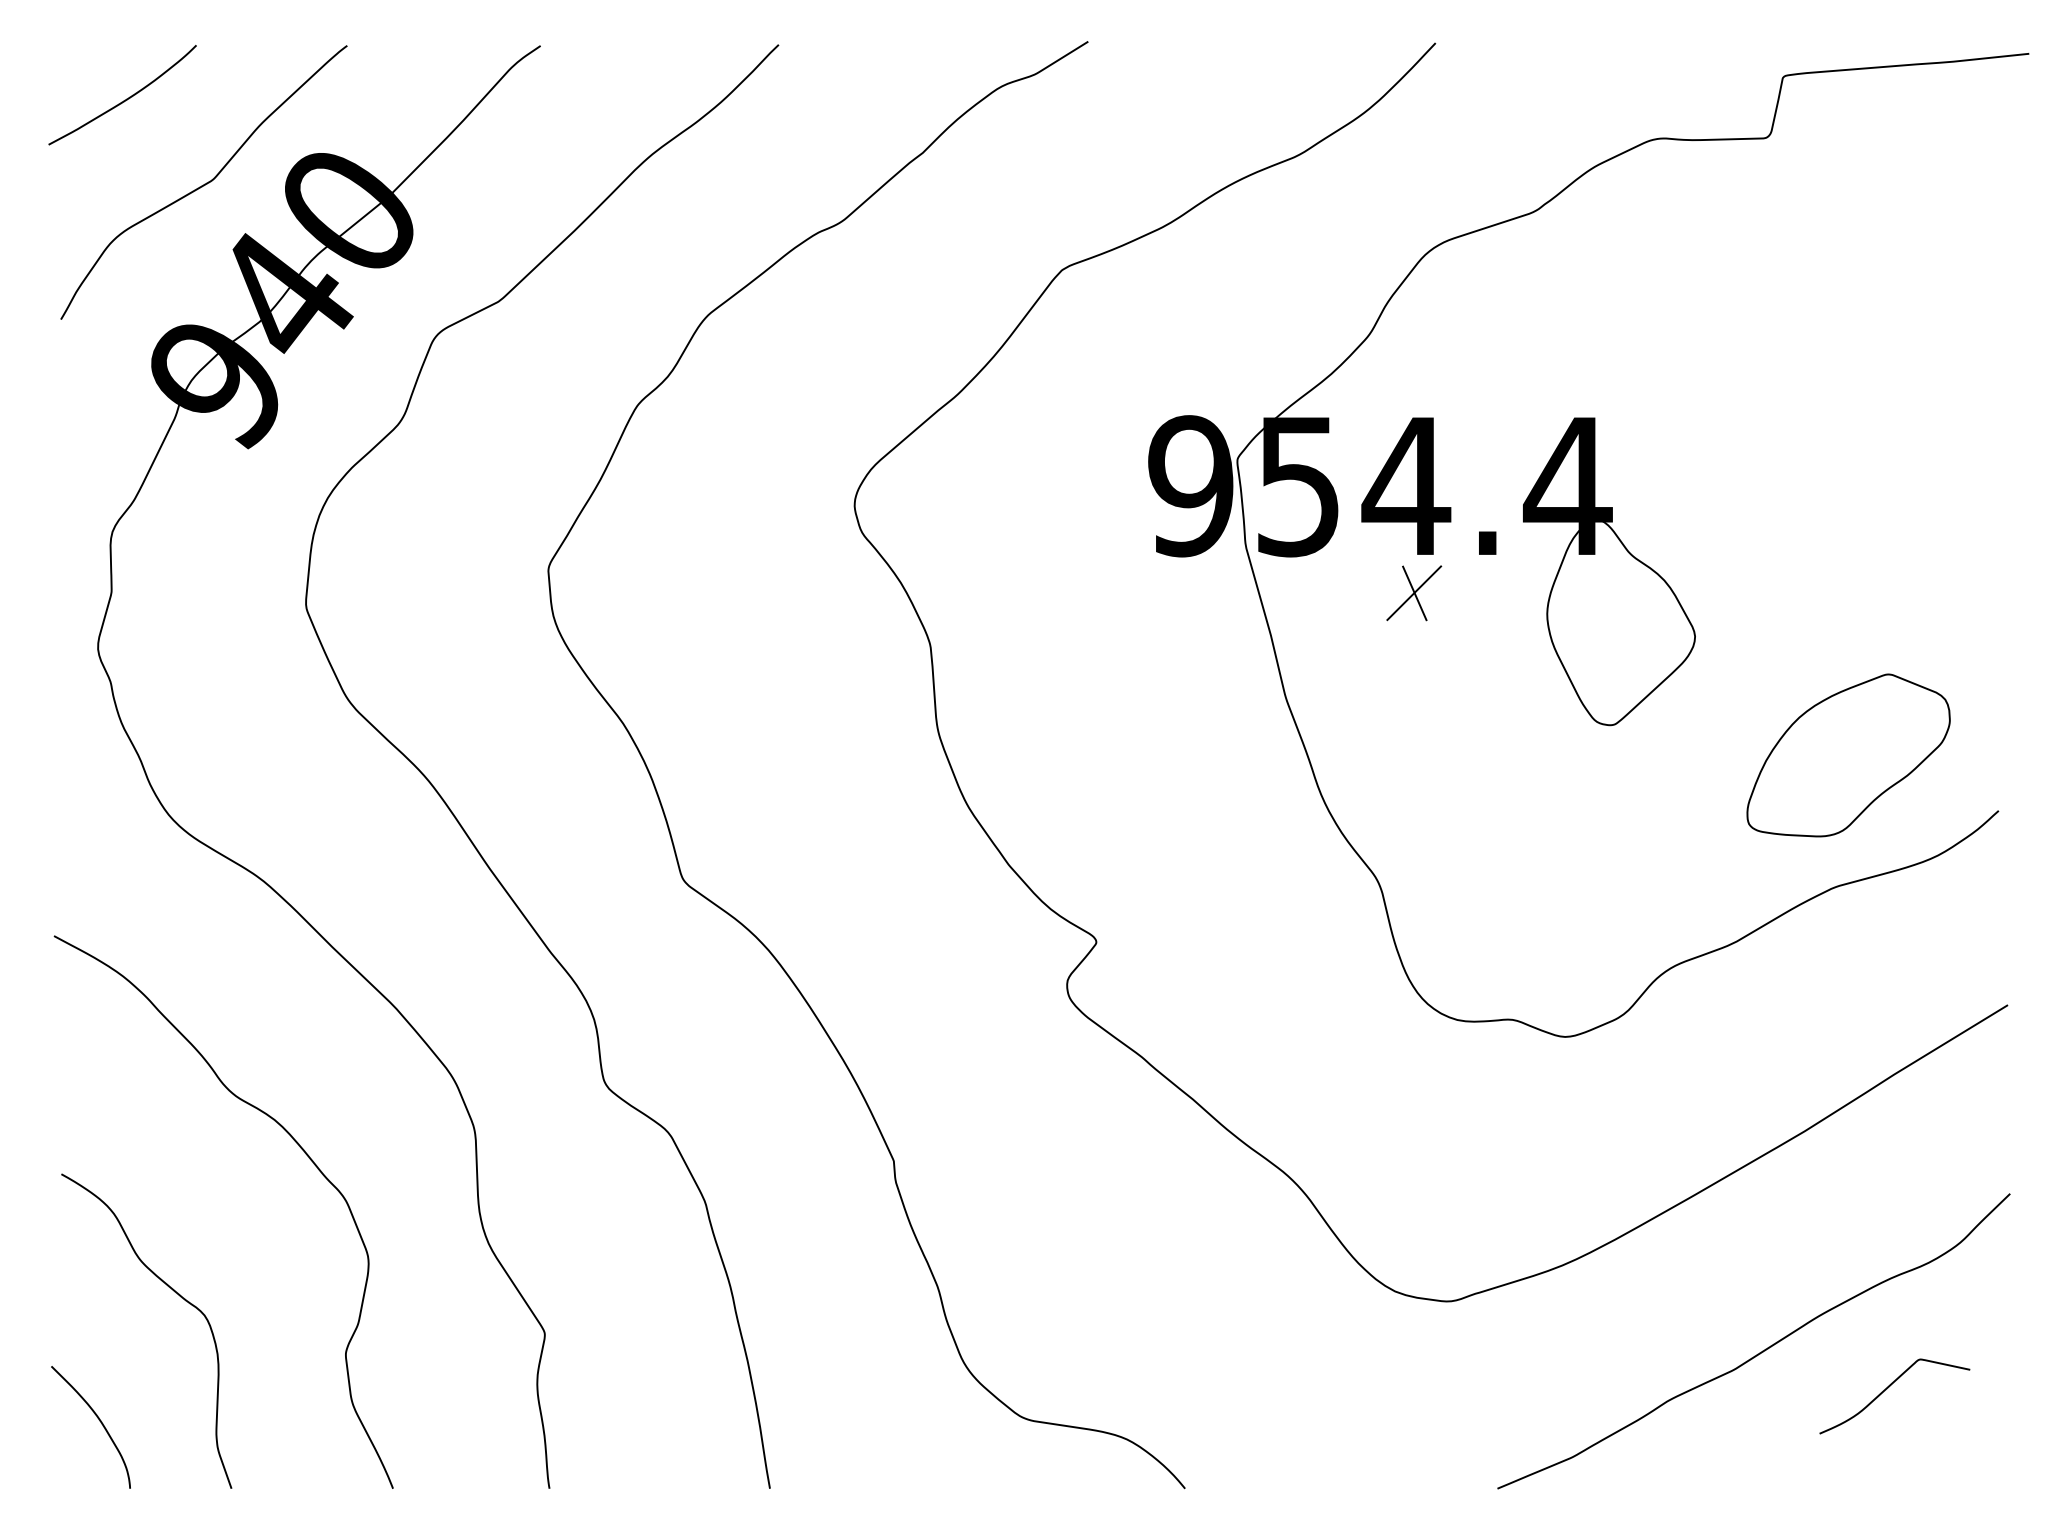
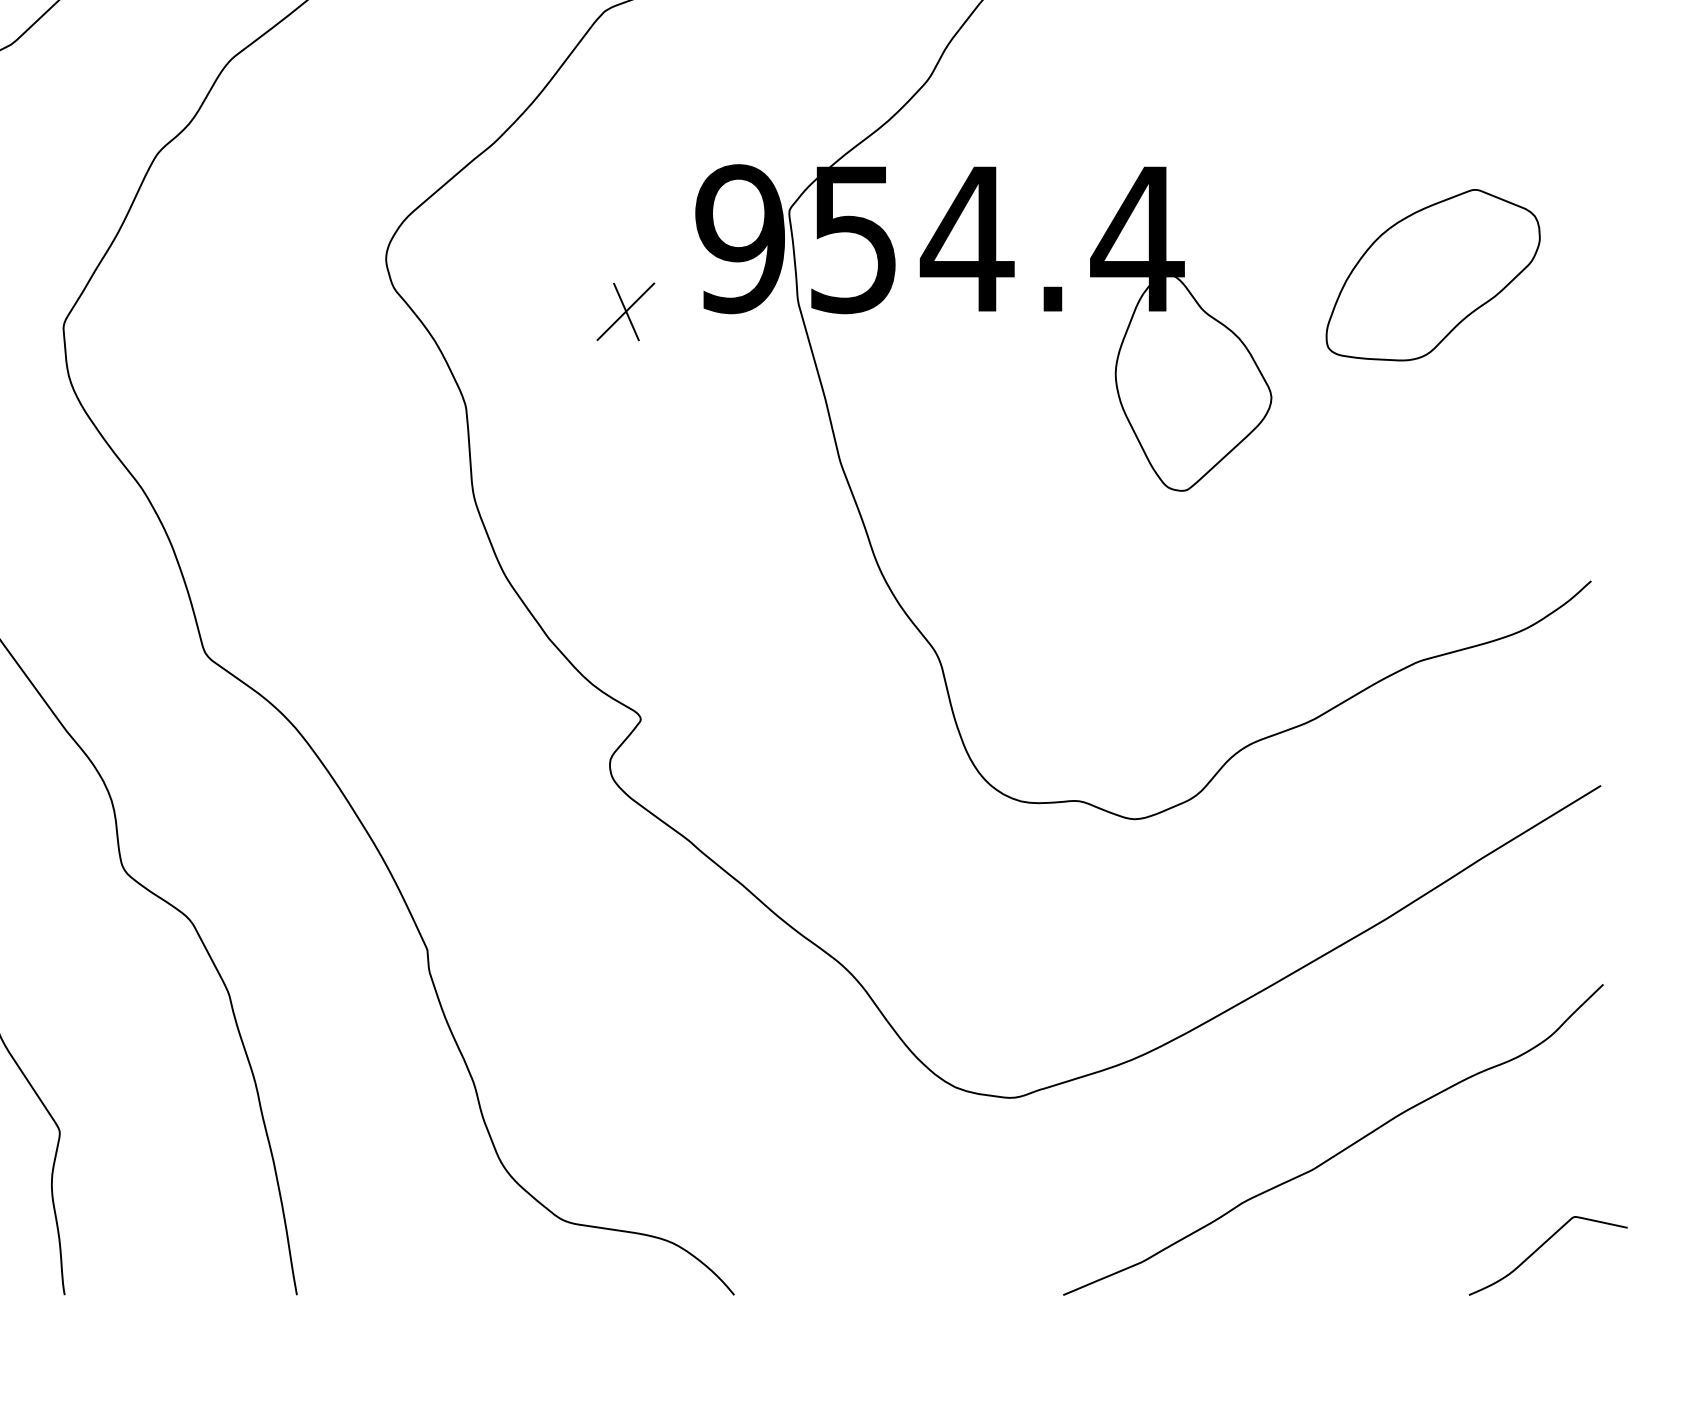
part: (1414, 593) -> (626, 312), moved
part: (1848, 755) -> (1433, 275), moved
curve: (1887, 1389) -> (1540, 1248), moved

